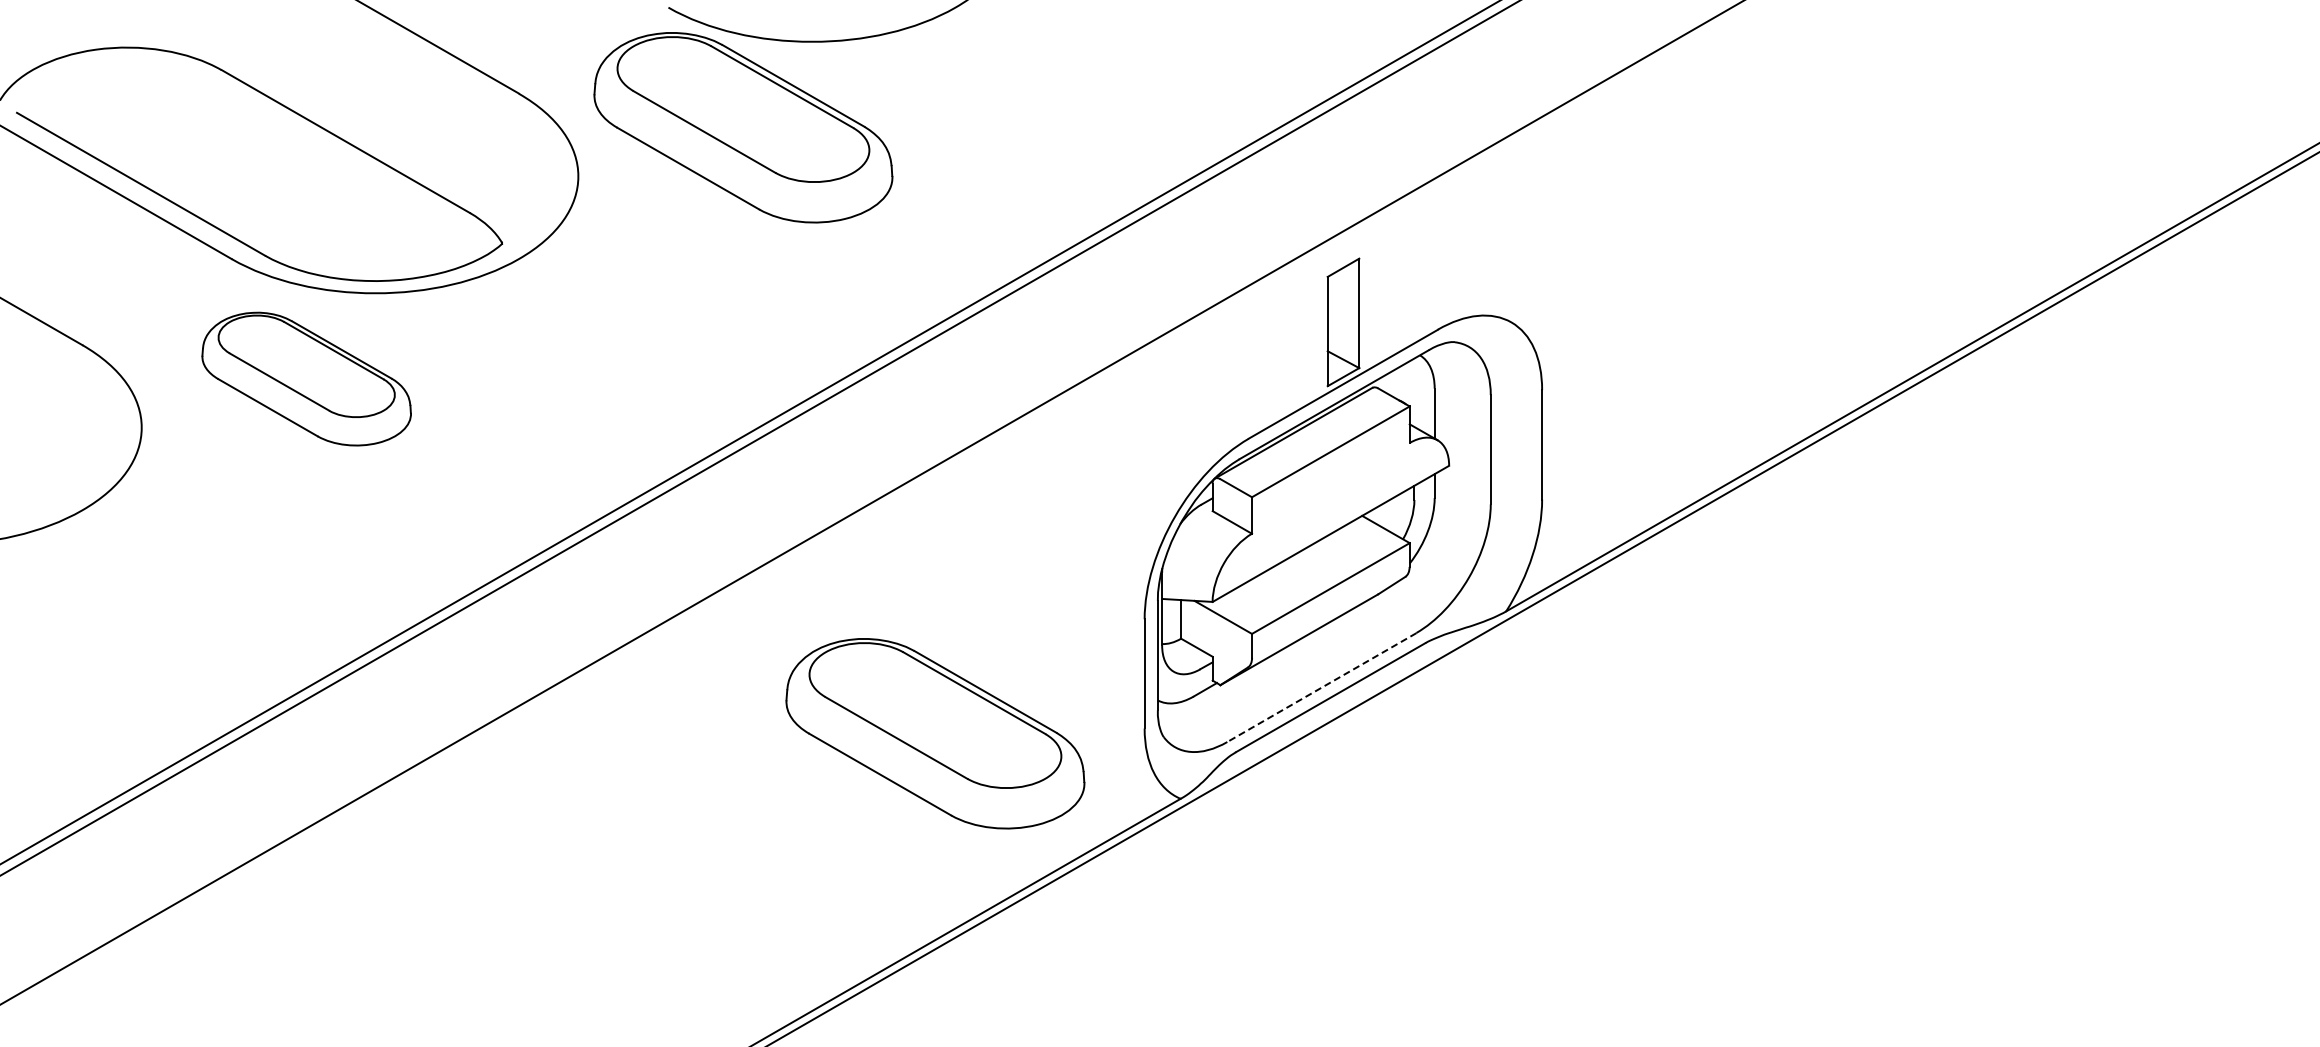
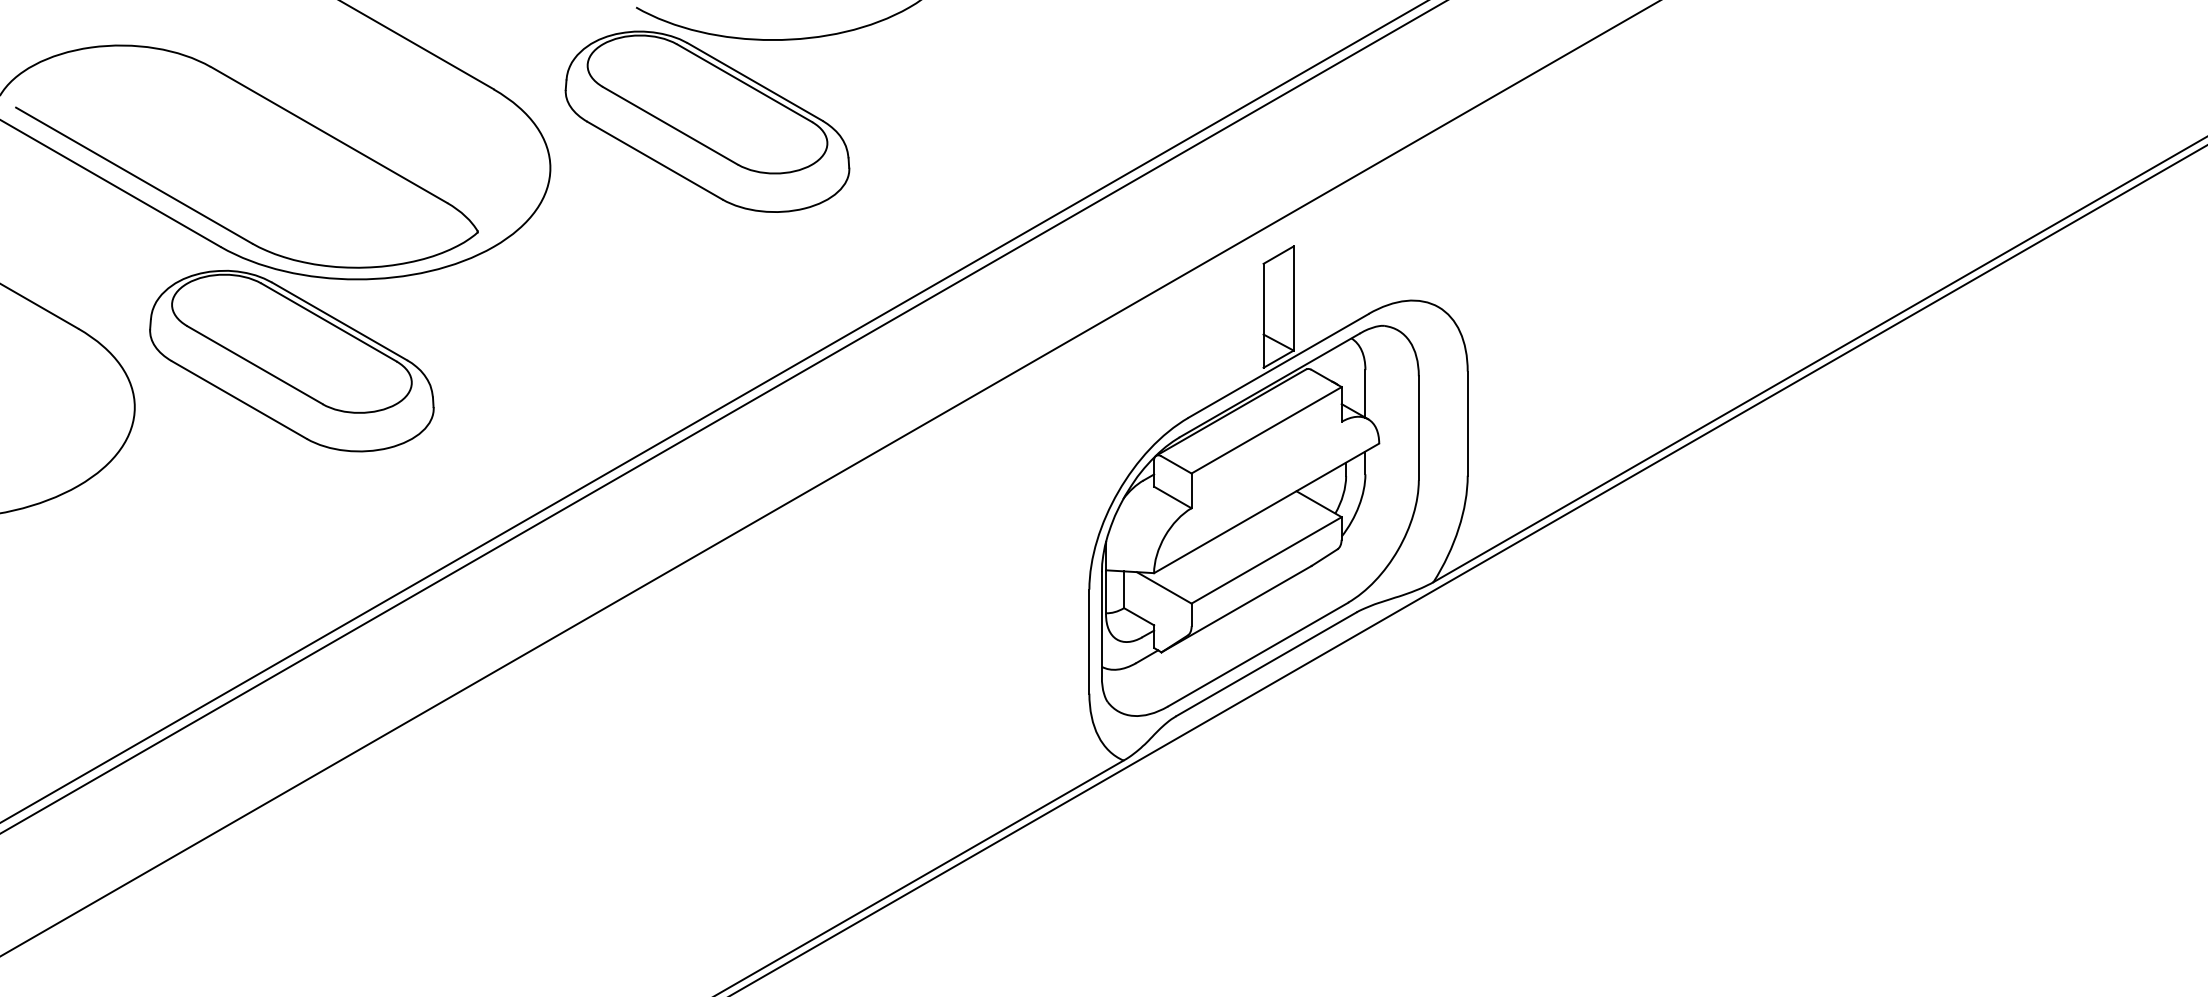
part: (306, 378) -> (291, 360), size x1.43
line: (1321, 687) -> (1257, 654), dashed -> solid
part: (935, 733) -> (890, 698), removed

